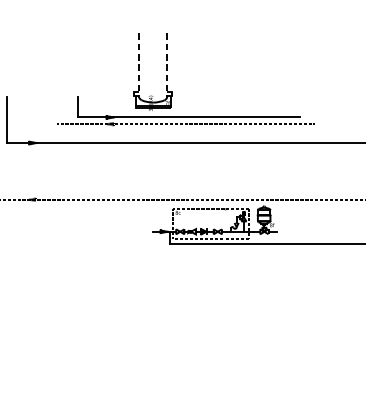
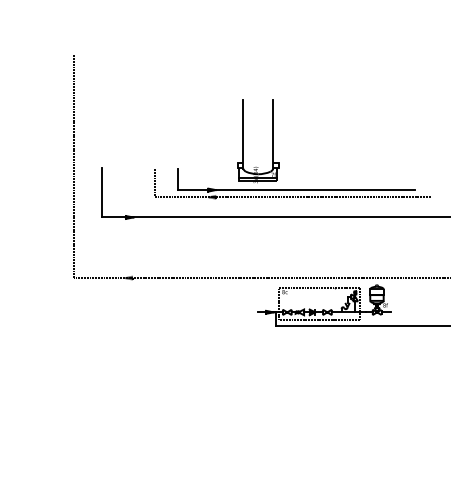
line: (139, 66) -> (243, 135), dashed -> solid
line: (167, 66) -> (273, 135), dashed -> solid
line: (57, 110) -> (155, 182), added

